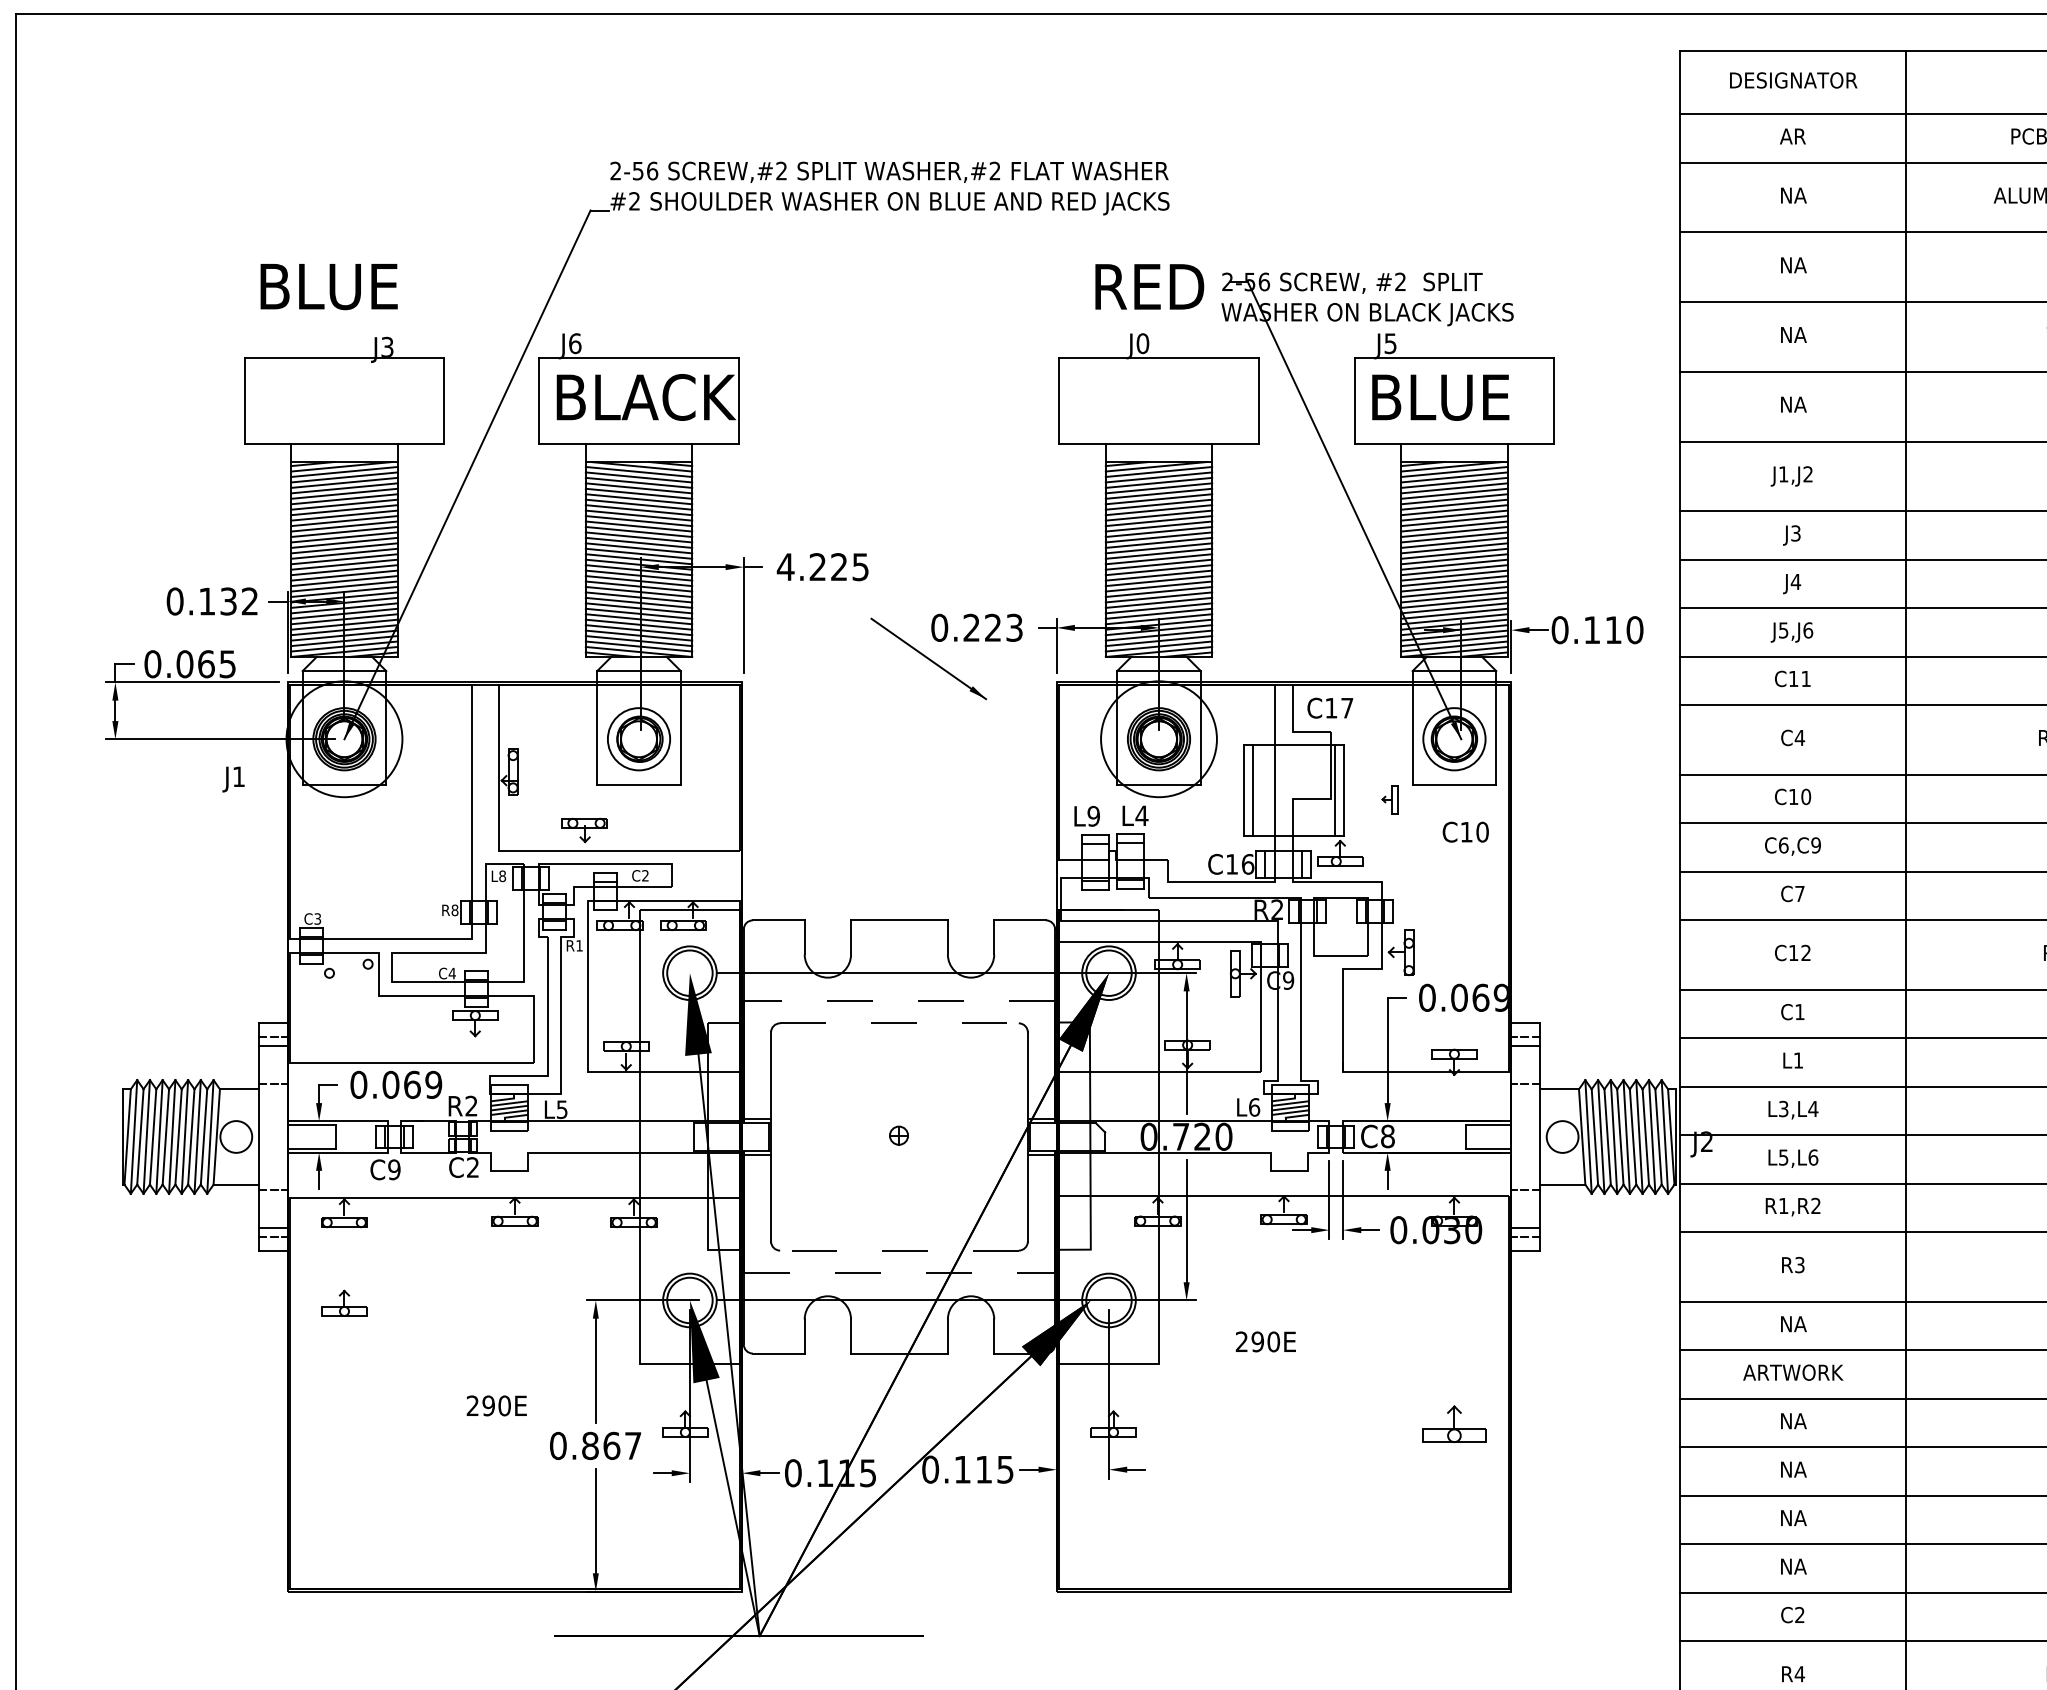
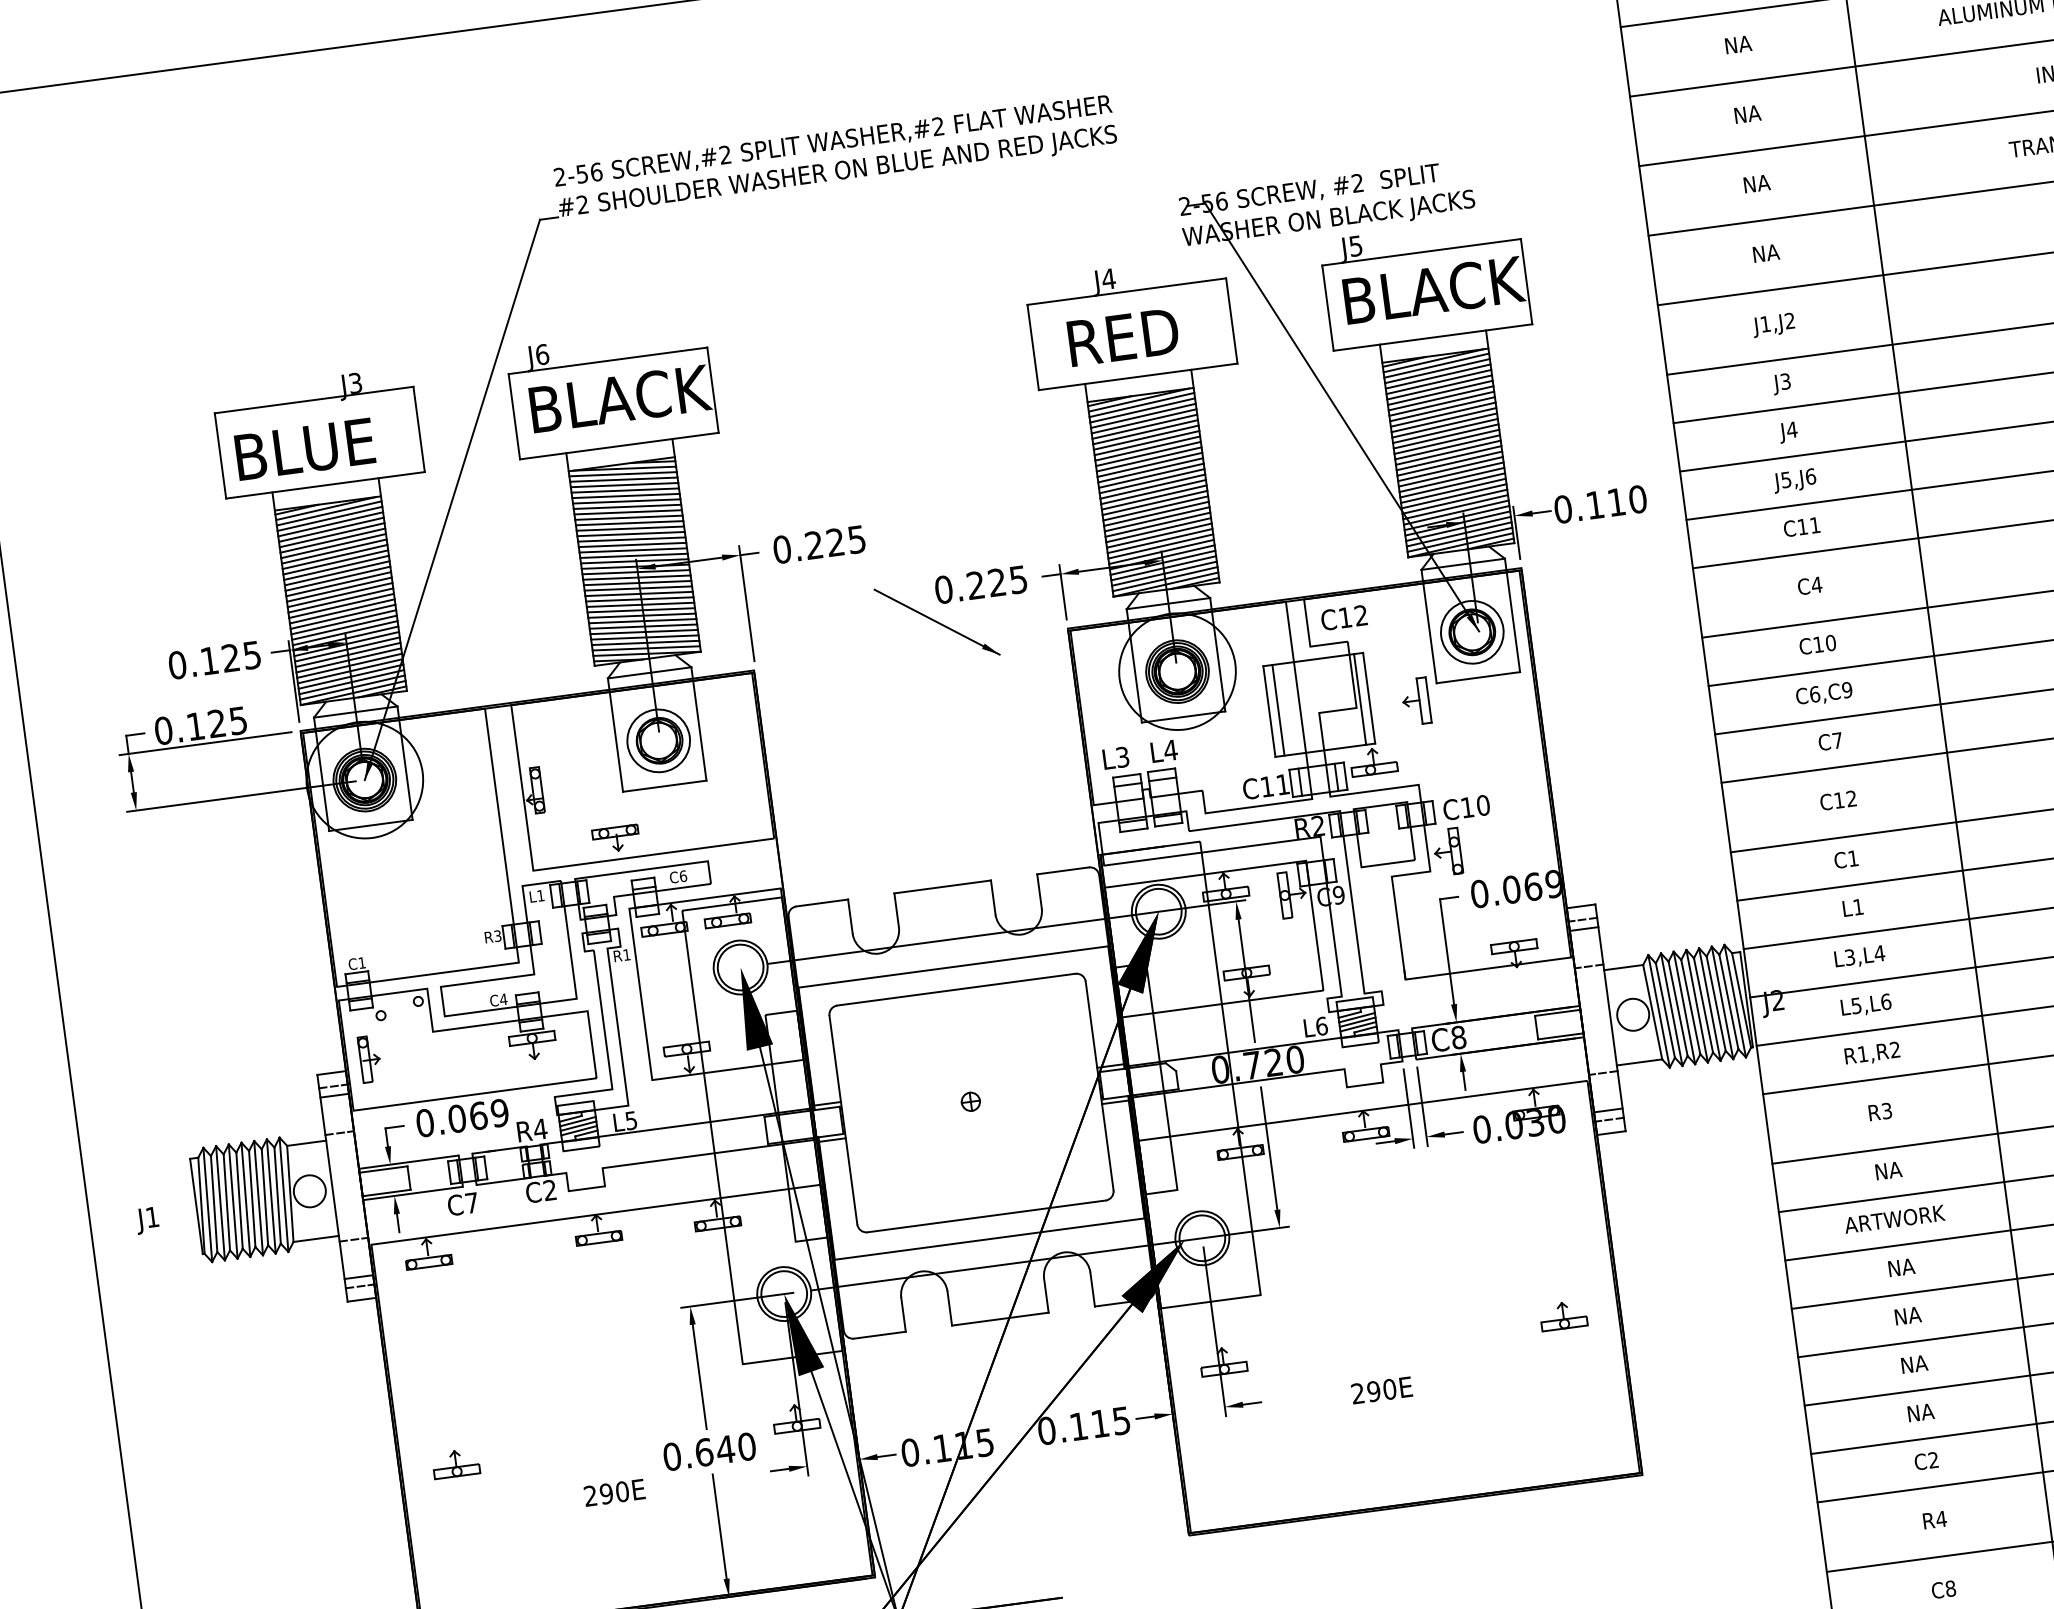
text: (1149, 286) -> (1123, 336), moved
text: (328, 287) -> (304, 450), moved
text: (1142, 343) -> (1108, 278), J0 -> J4
text: (1494, 397) -> (1466, 286), BLUE -> BLACK
text: (785, 567) -> (781, 550), 4.225 -> 0.225
text: (238, 601) -> (240, 656), 0.132 -> 0.125
text: (1014, 627) -> (1018, 579), 0.223 -> 0.225
text: (195, 664) -> (206, 725), 0.065 -> 0.125
text: (1347, 707) -> (1361, 614), C17 -> C12
text: (233, 779) -> (147, 1220), moved
part: (1389, 799) -> (1415, 701), size x1.67
text: (1093, 816) -> (1122, 757), L9 -> L3
text: (1465, 831) -> (1466, 807), moved
text: (1248, 864) -> (1283, 784), C16 -> C11
text: (645, 875) -> (683, 875), C2 -> C6
text: (502, 876) -> (540, 896), L8 -> L1
text: (454, 910) -> (497, 936), R8 -> R3
text: (317, 918) -> (361, 962), C3 -> C1
line: (898, 1000) -> (952, 967), dashed -> solid
part: (312, 1014) -> (369, 1058), added
line: (899, 1023) -> (956, 989), dashed -> solid
text: (471, 1105) -> (540, 1128), R2 -> R4
text: (394, 1169) -> (472, 1202), C9 -> C7
line: (898, 1250) -> (985, 1216), dashed -> solid
line: (899, 1273) -> (989, 1239), dashed -> solid
part: (344, 1302) -> (455, 1462), moved
text: (1265, 1341) -> (1381, 1390), moved
text: (496, 1405) -> (614, 1492), moved
part: (1454, 1423) -> (1563, 1315), size x0.71
text: (611, 1445) -> (725, 1449), 0.867 -> 0.640

